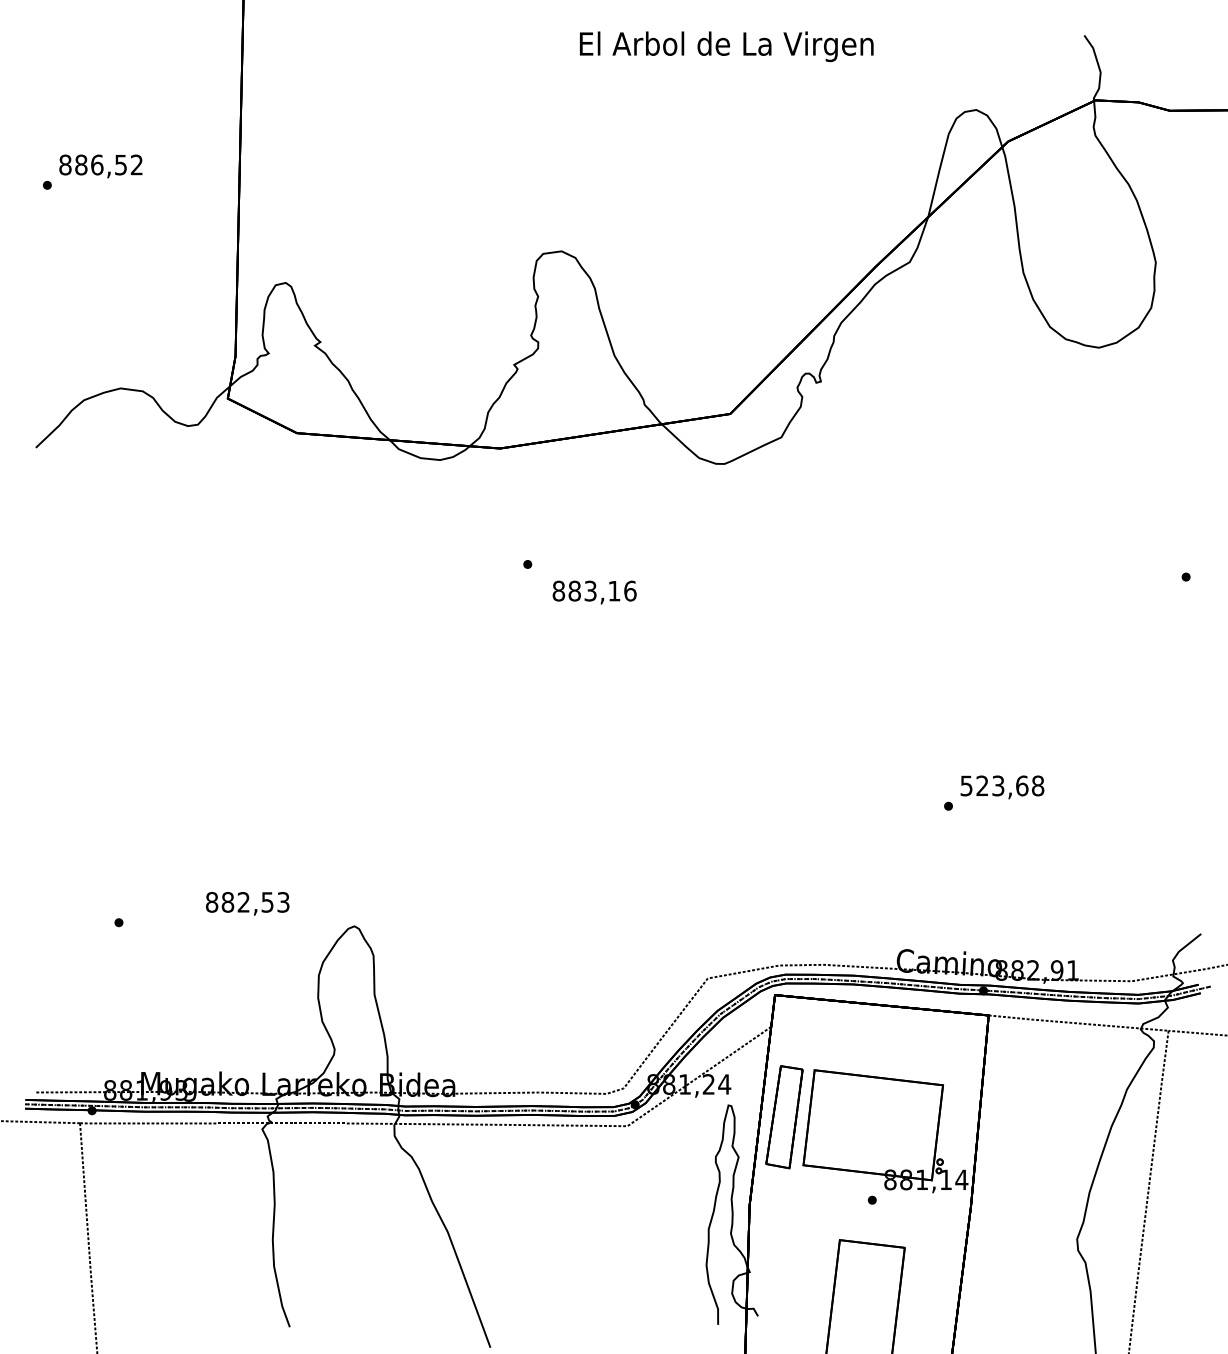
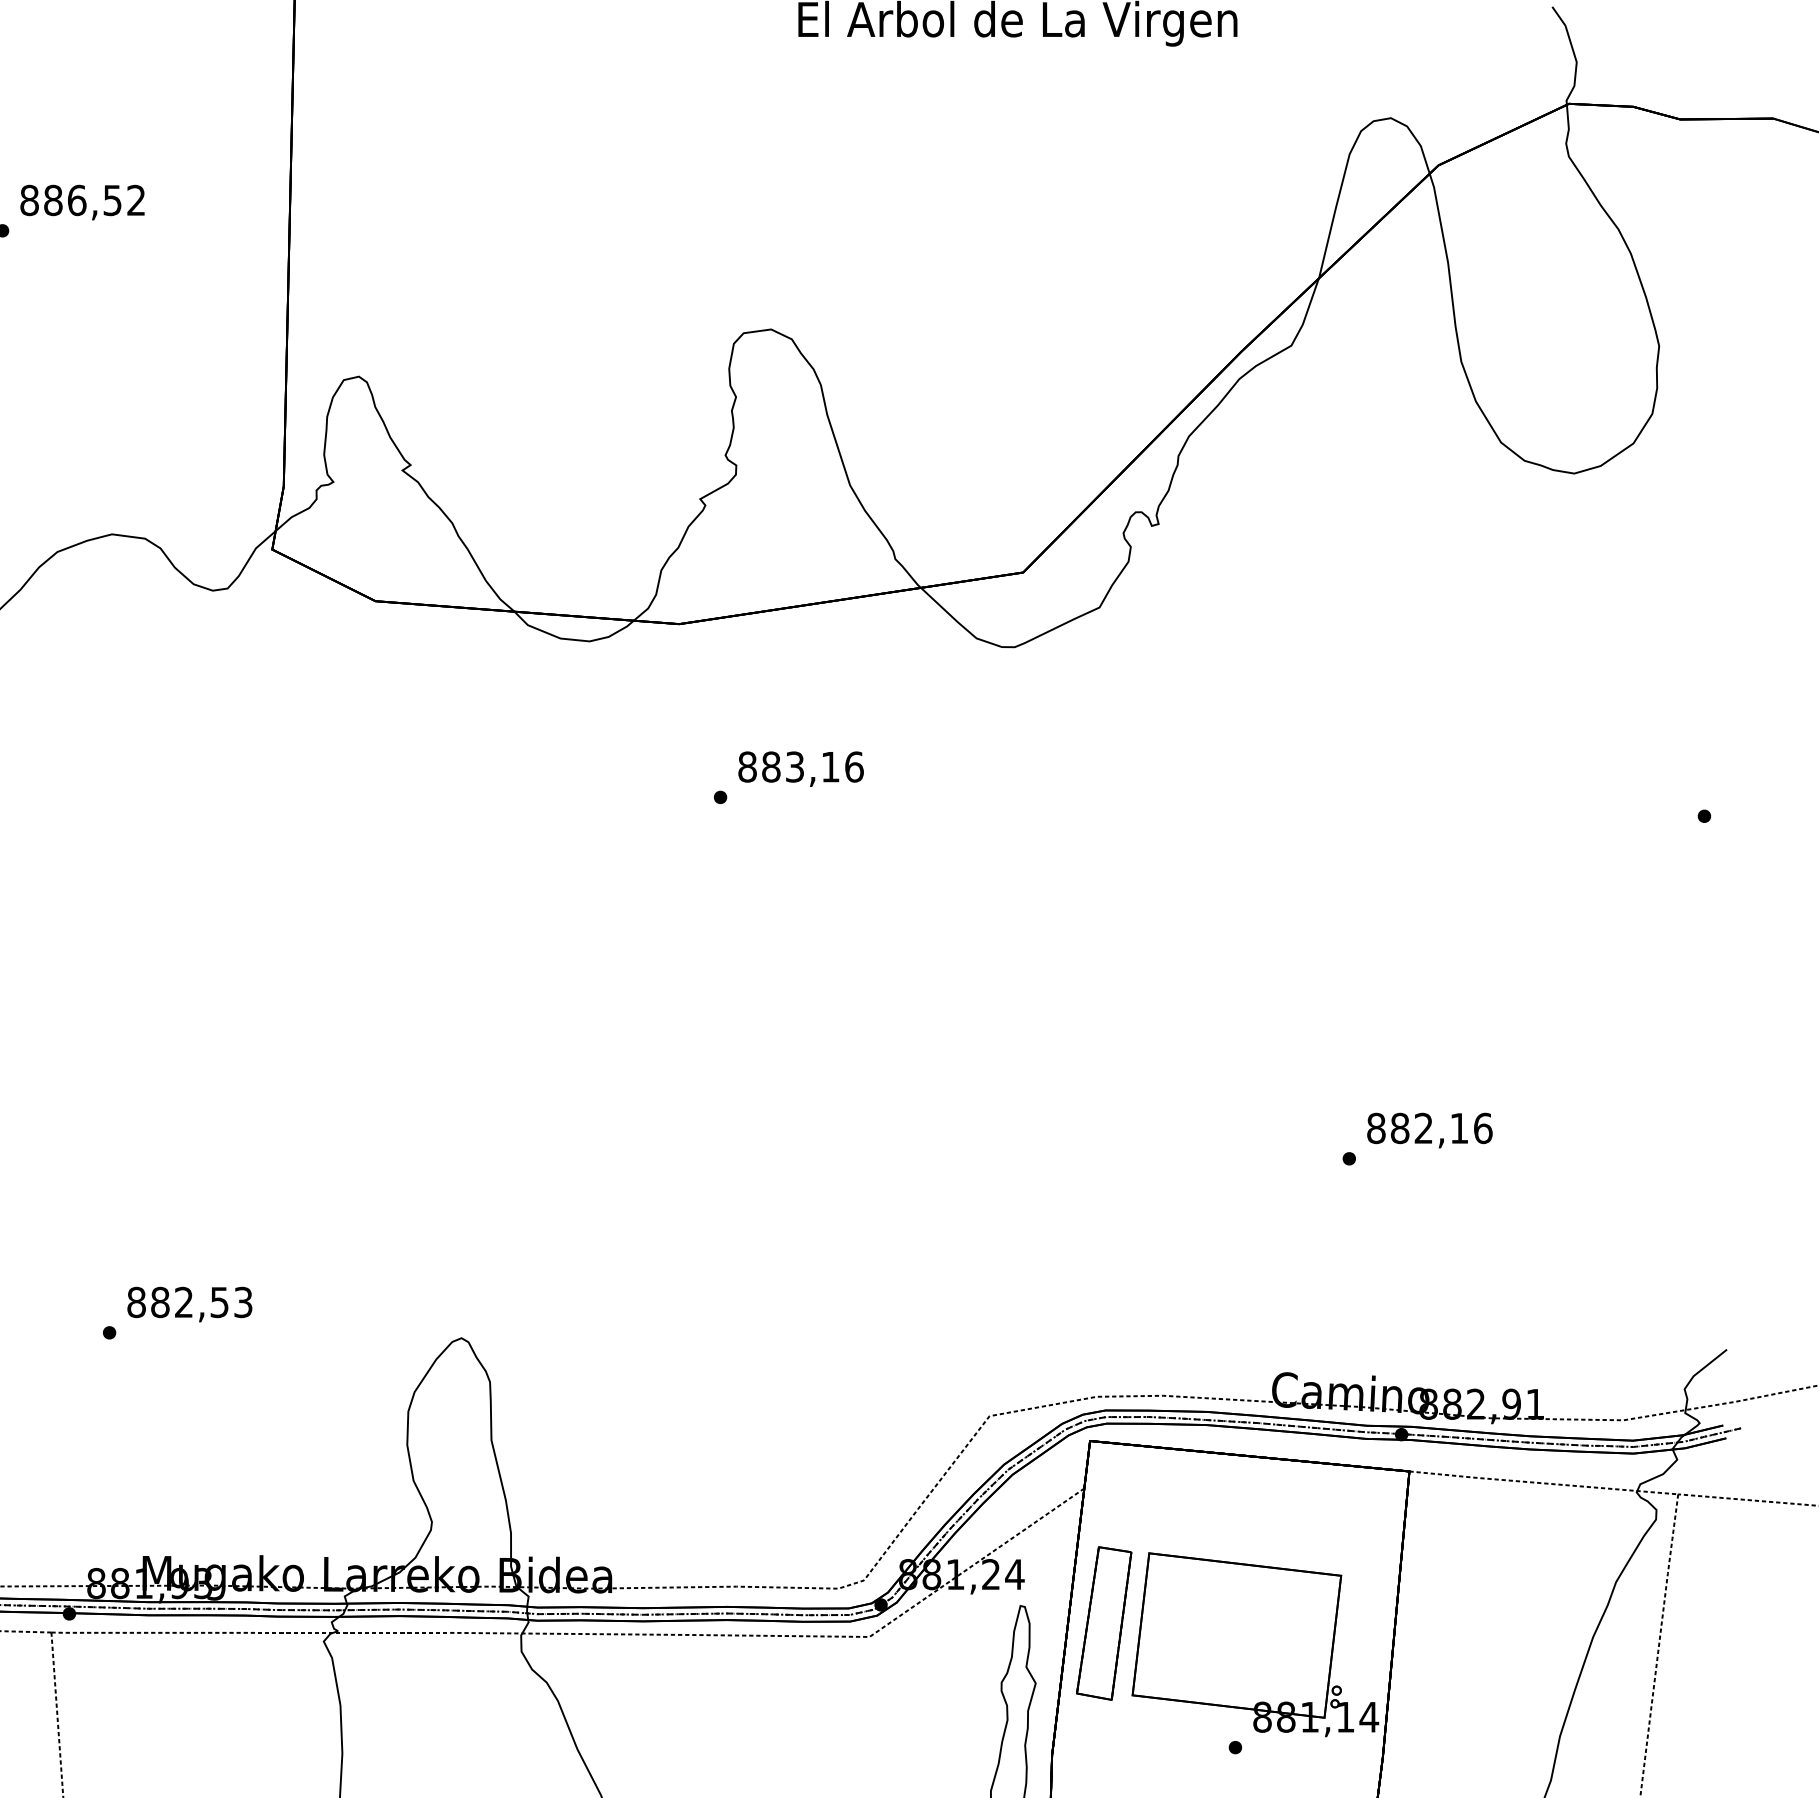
text: (594, 592) -> (800, 769), moved
text: (1002, 785) -> (1430, 1127), 523,68 -> 882,16
text: (247, 903) -> (189, 1304), moved

